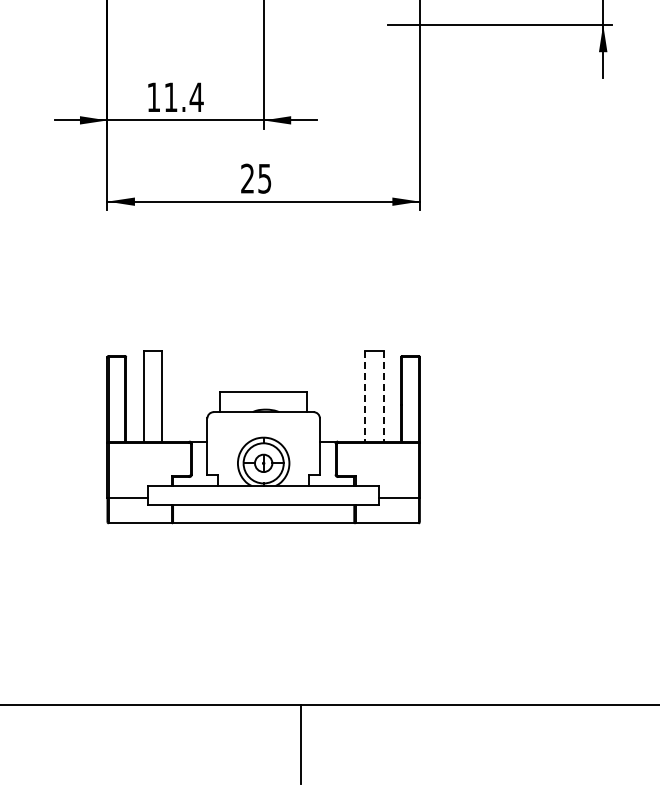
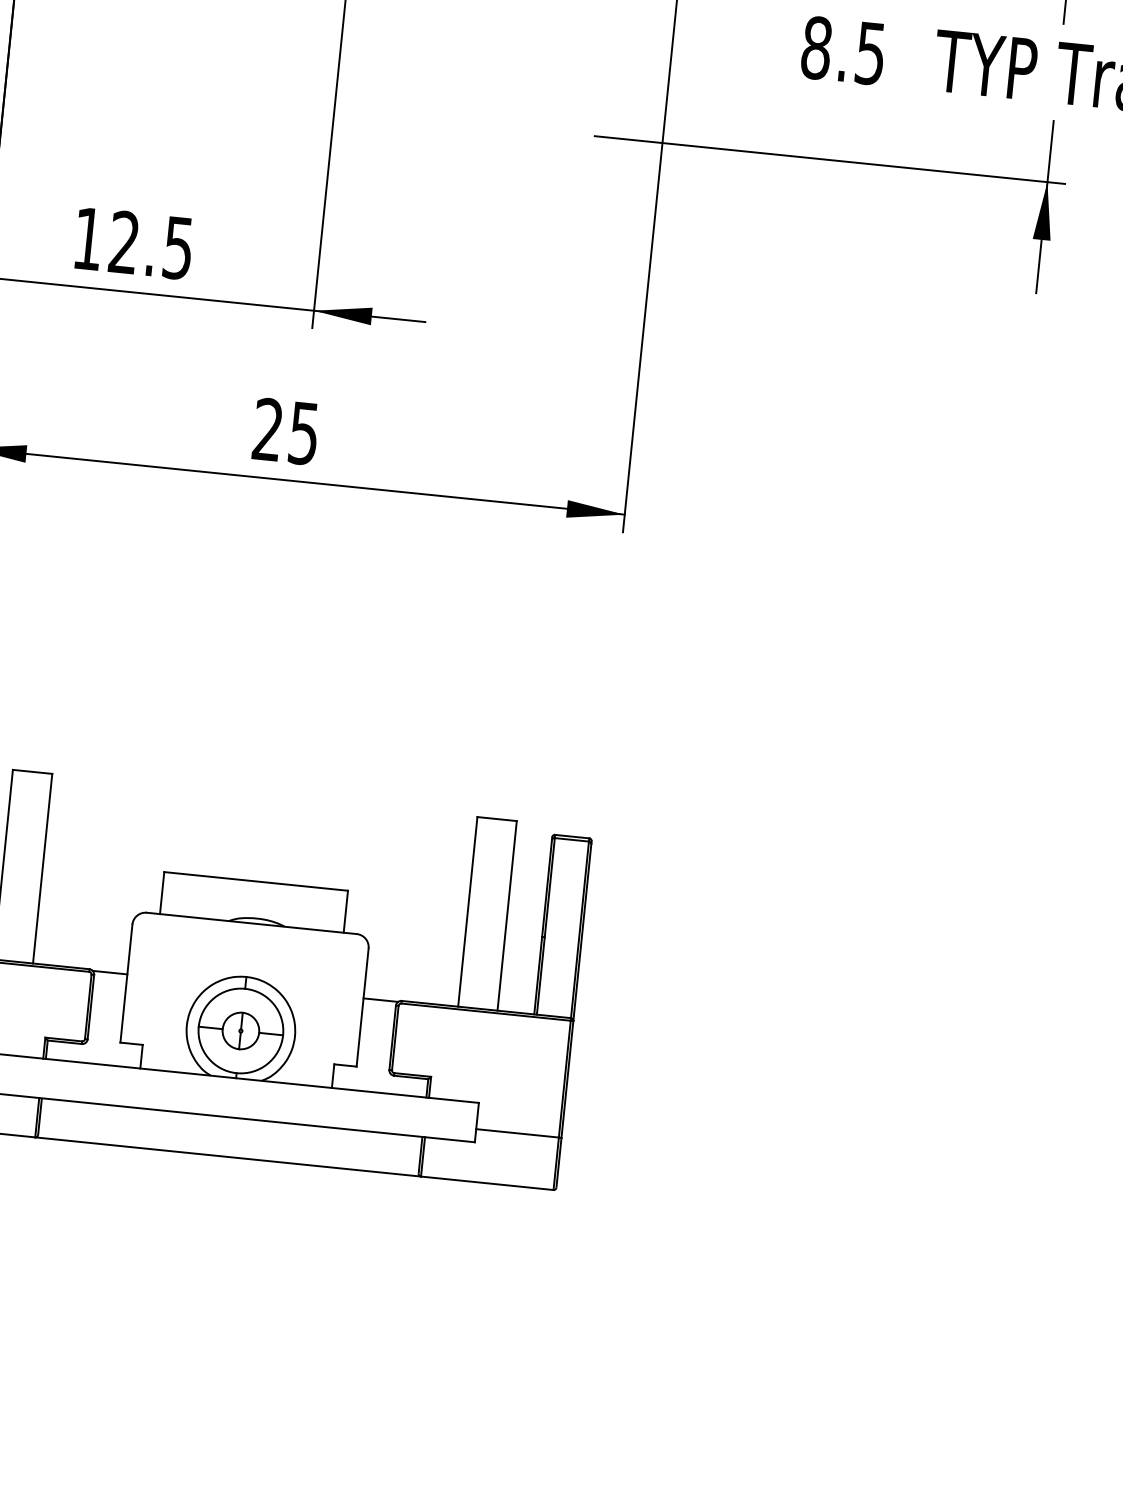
text: (183, 97) -> (150, 245), 11.4 -> 12.5
line: (364, 396) -> (466, 912), dashed -> solid
line: (383, 396) -> (506, 916), dashed -> solid

